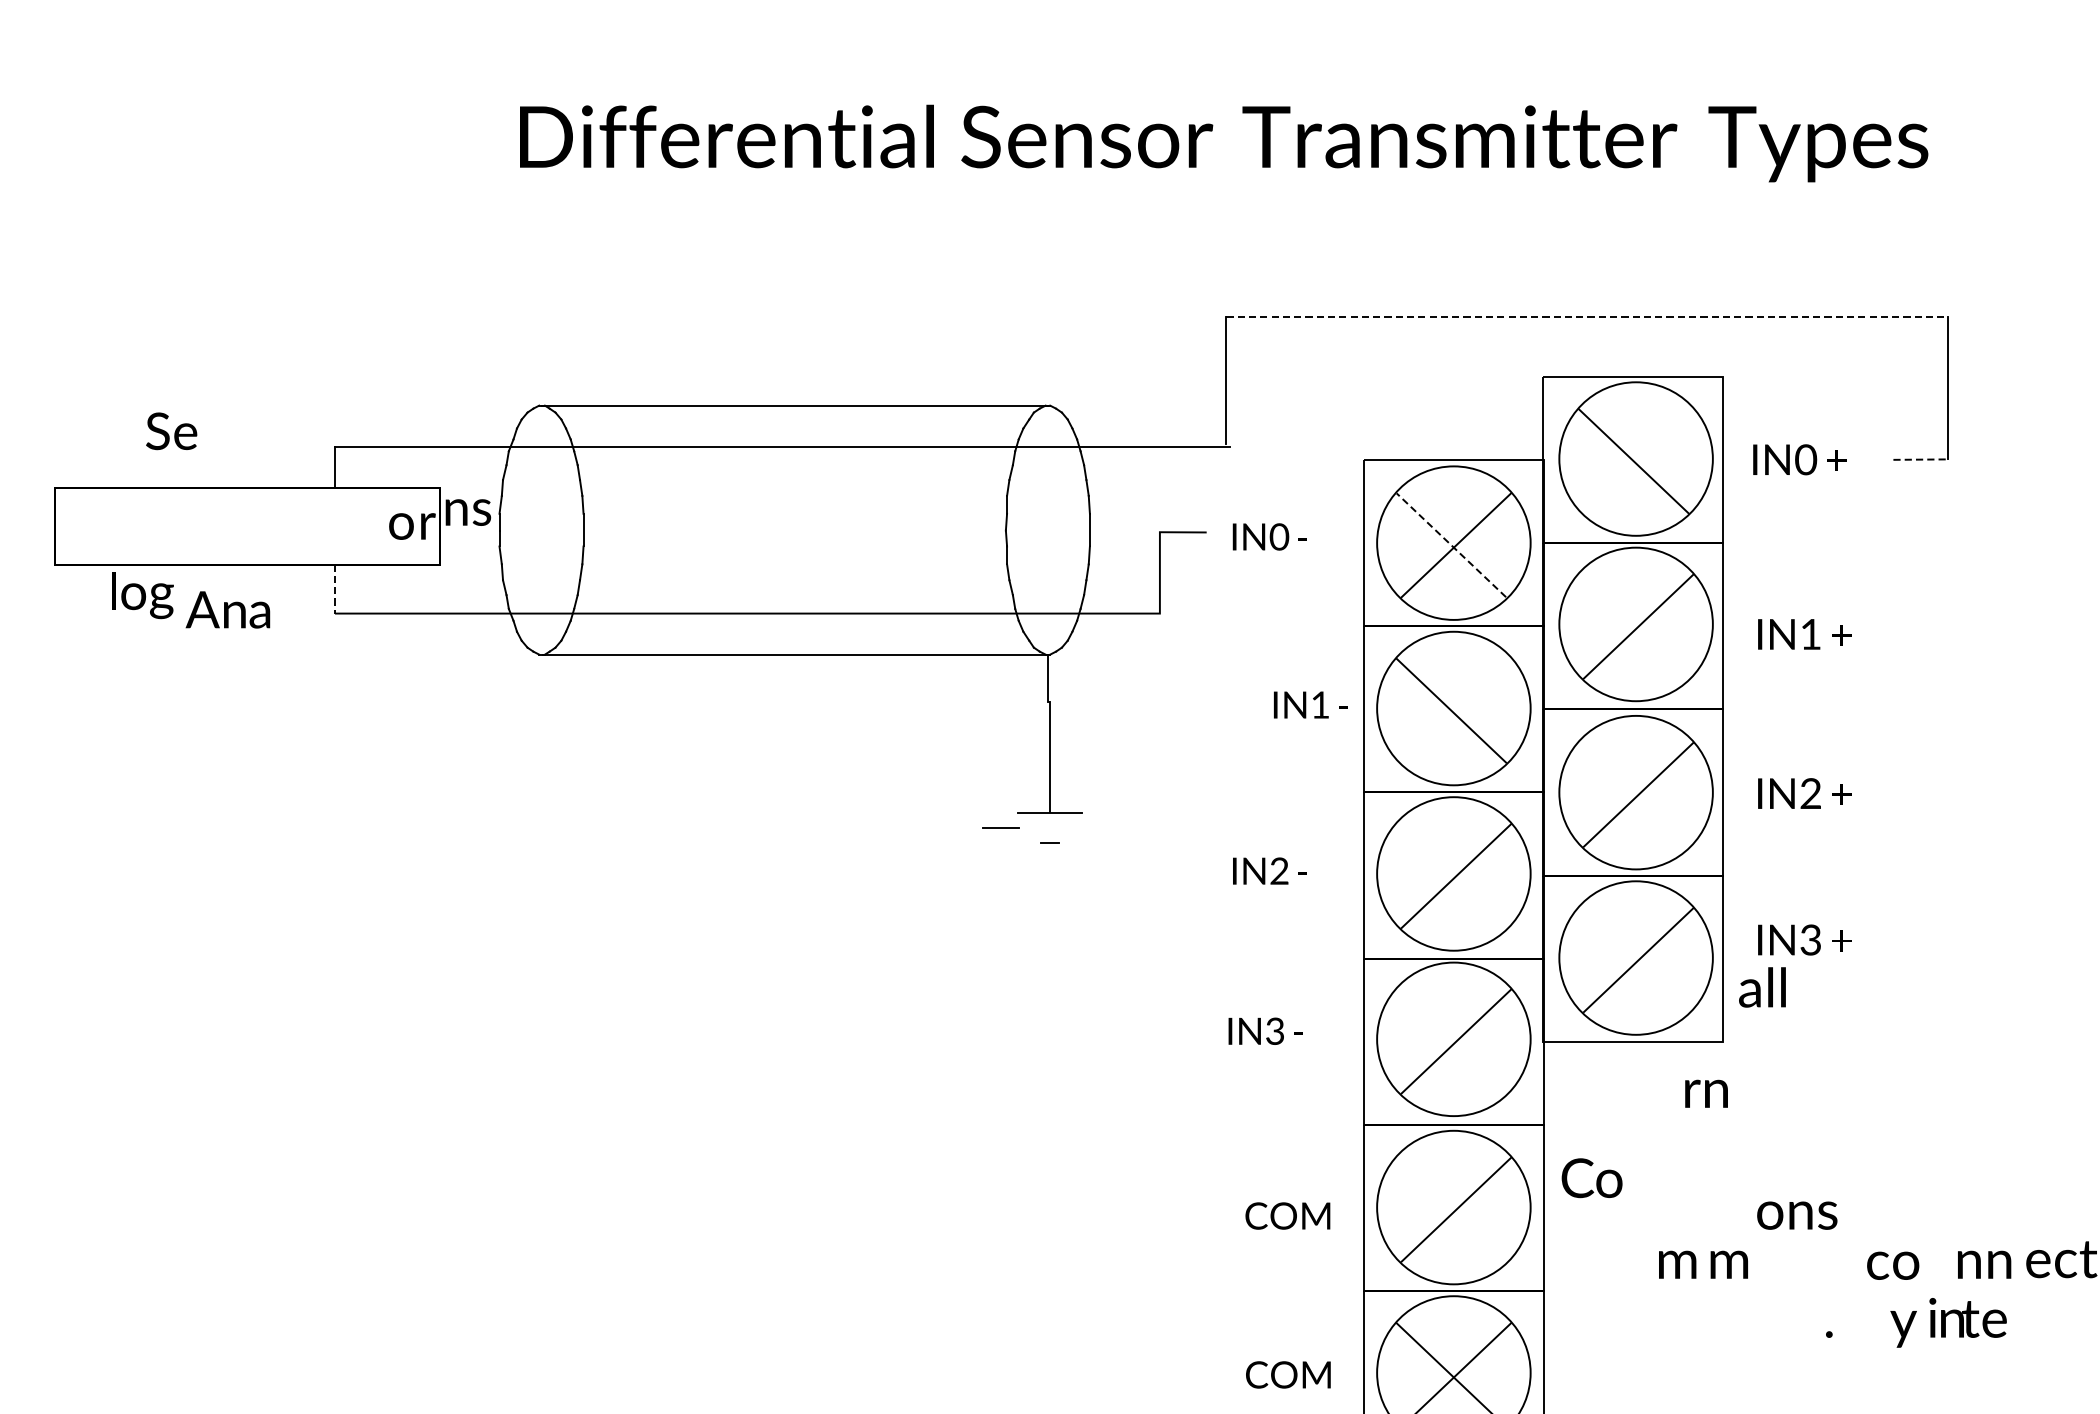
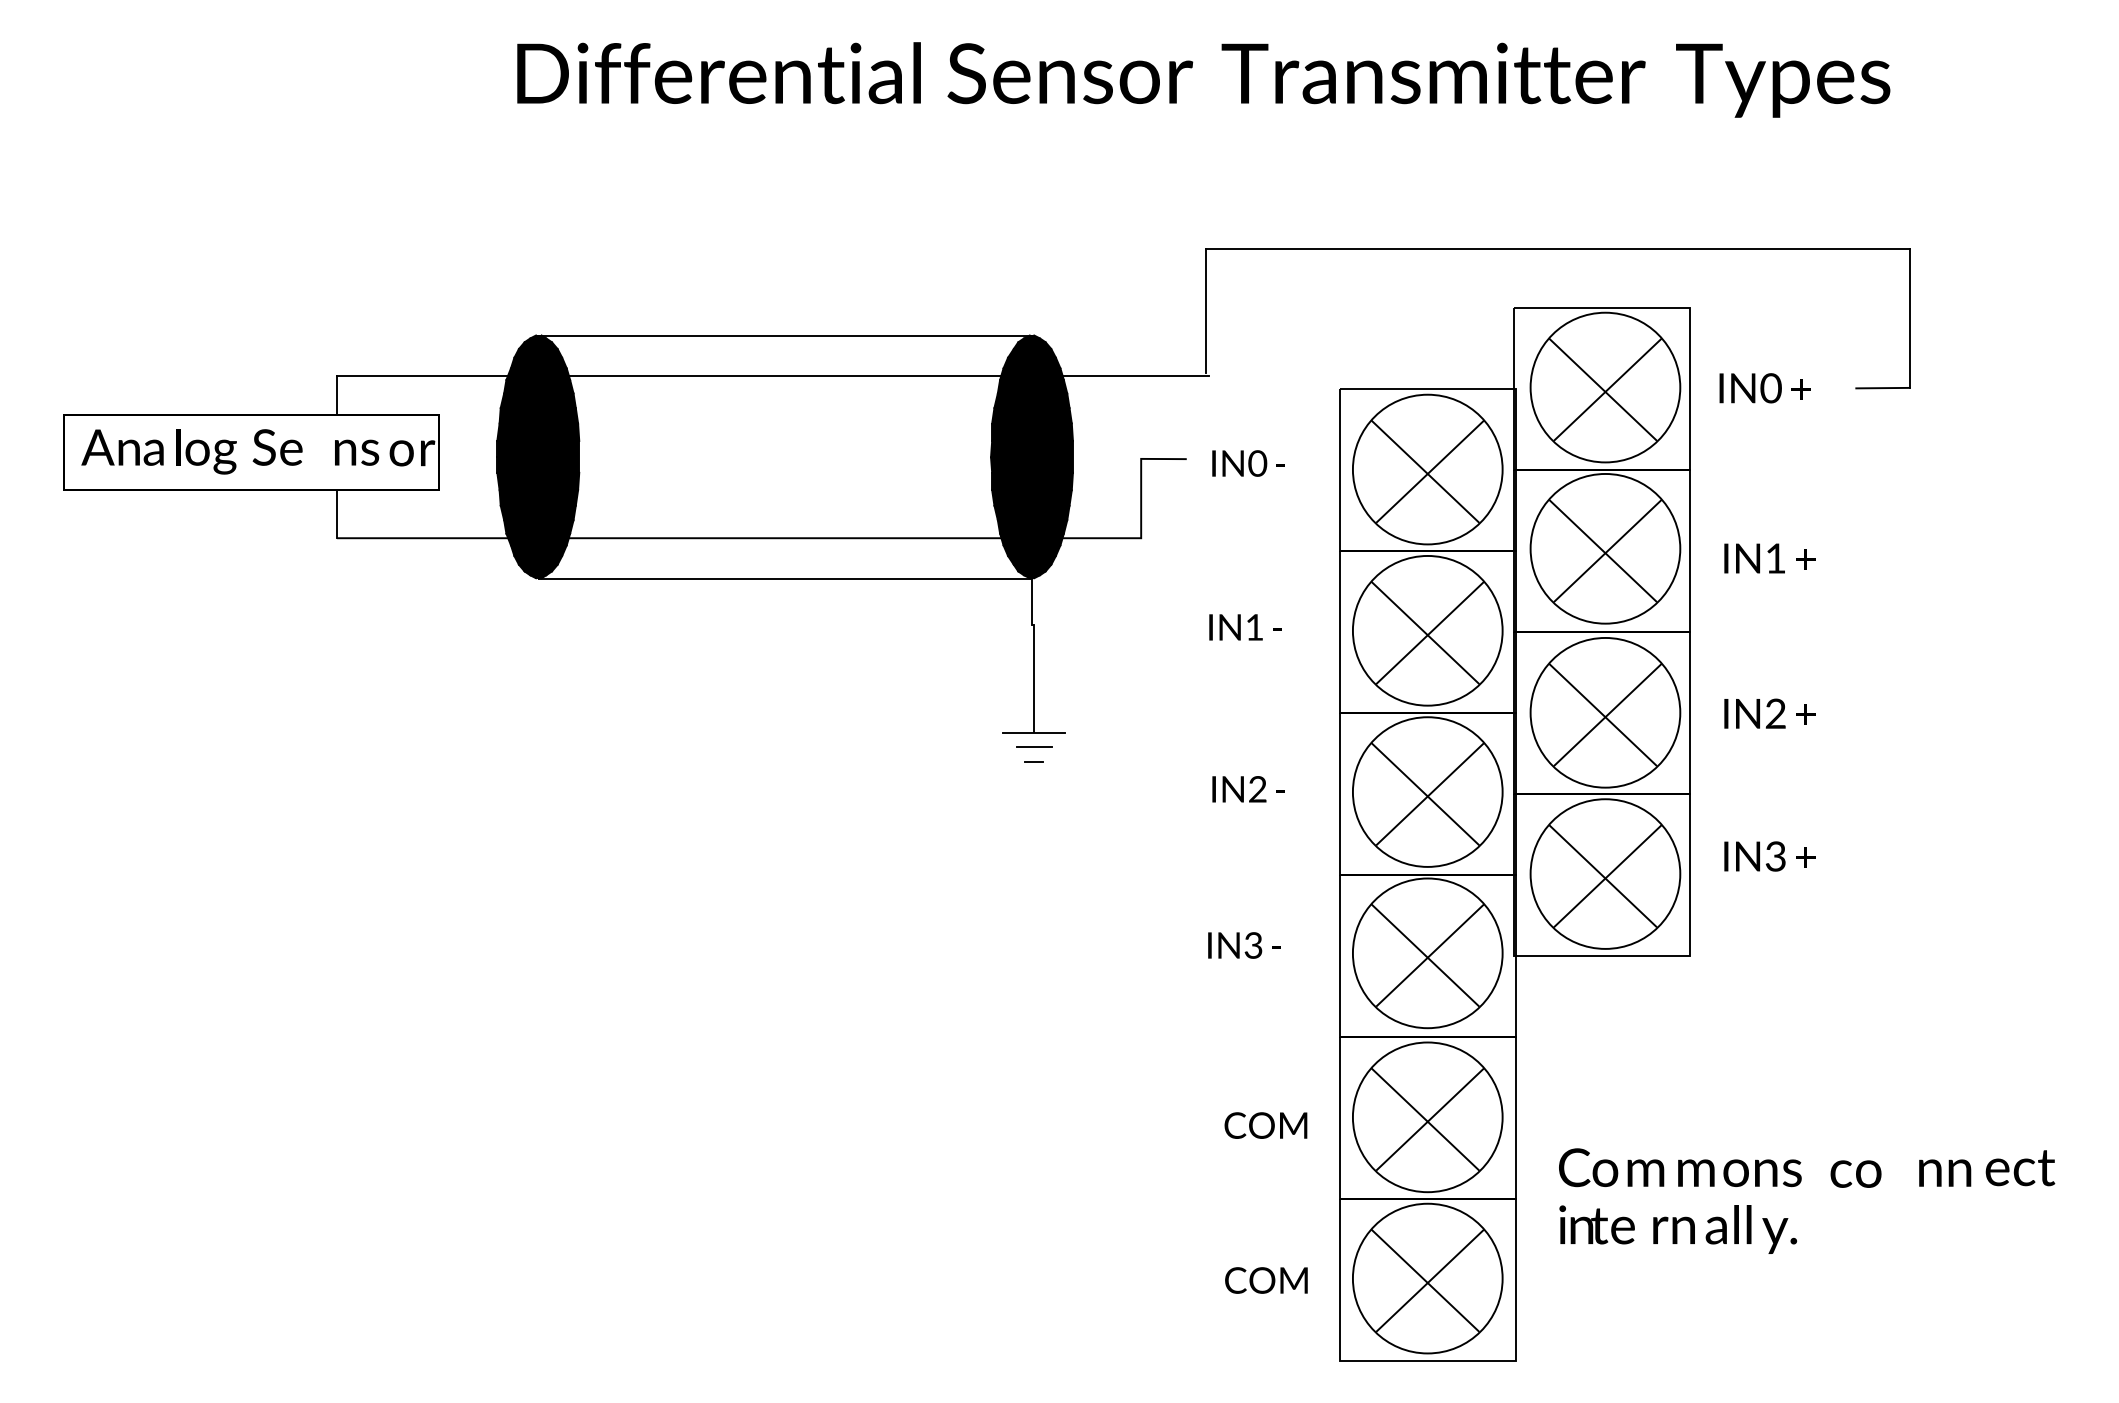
line: (1586, 317) -> (1557, 249), dashed -> solid
text: (171, 431) -> (277, 447), moved
line: (1920, 460) -> (1882, 388), dashed -> solid
line: (1638, 461) -> (1607, 389), added
text: (468, 512) -> (357, 452), moved
fill: (541, 529) -> (538, 456), added
fill: (1047, 529) -> (1031, 456), added
line: (1451, 545) -> (1425, 471), dashed -> solid
line: (334, 589) -> (336, 514), dashed -> solid
text: (142, 595) -> (206, 451), moved
text: (227, 609) -> (122, 447), moved
line: (1633, 626) -> (1602, 550), added
text: (1311, 705) -> (1245, 627), moved
line: (1455, 710) -> (1429, 632), added
line: (1633, 794) -> (1602, 714), added
line: (1001, 827) -> (1034, 746), moved
line: (1451, 875) -> (1425, 793), added
line: (1633, 959) -> (1602, 875), added
text: (1762, 987) -> (1728, 1224), moved
line: (1451, 1041) -> (1425, 955), added
text: (1705, 1092) -> (1673, 1229), moved
text: (1592, 1177) -> (1588, 1167), moved
line: (1451, 1209) -> (1425, 1119), added
text: (1797, 1215) -> (1762, 1173), moved
text: (1967, 1317) -> (1596, 1224), moved
text: (1903, 1328) -> (1775, 1235), moved

